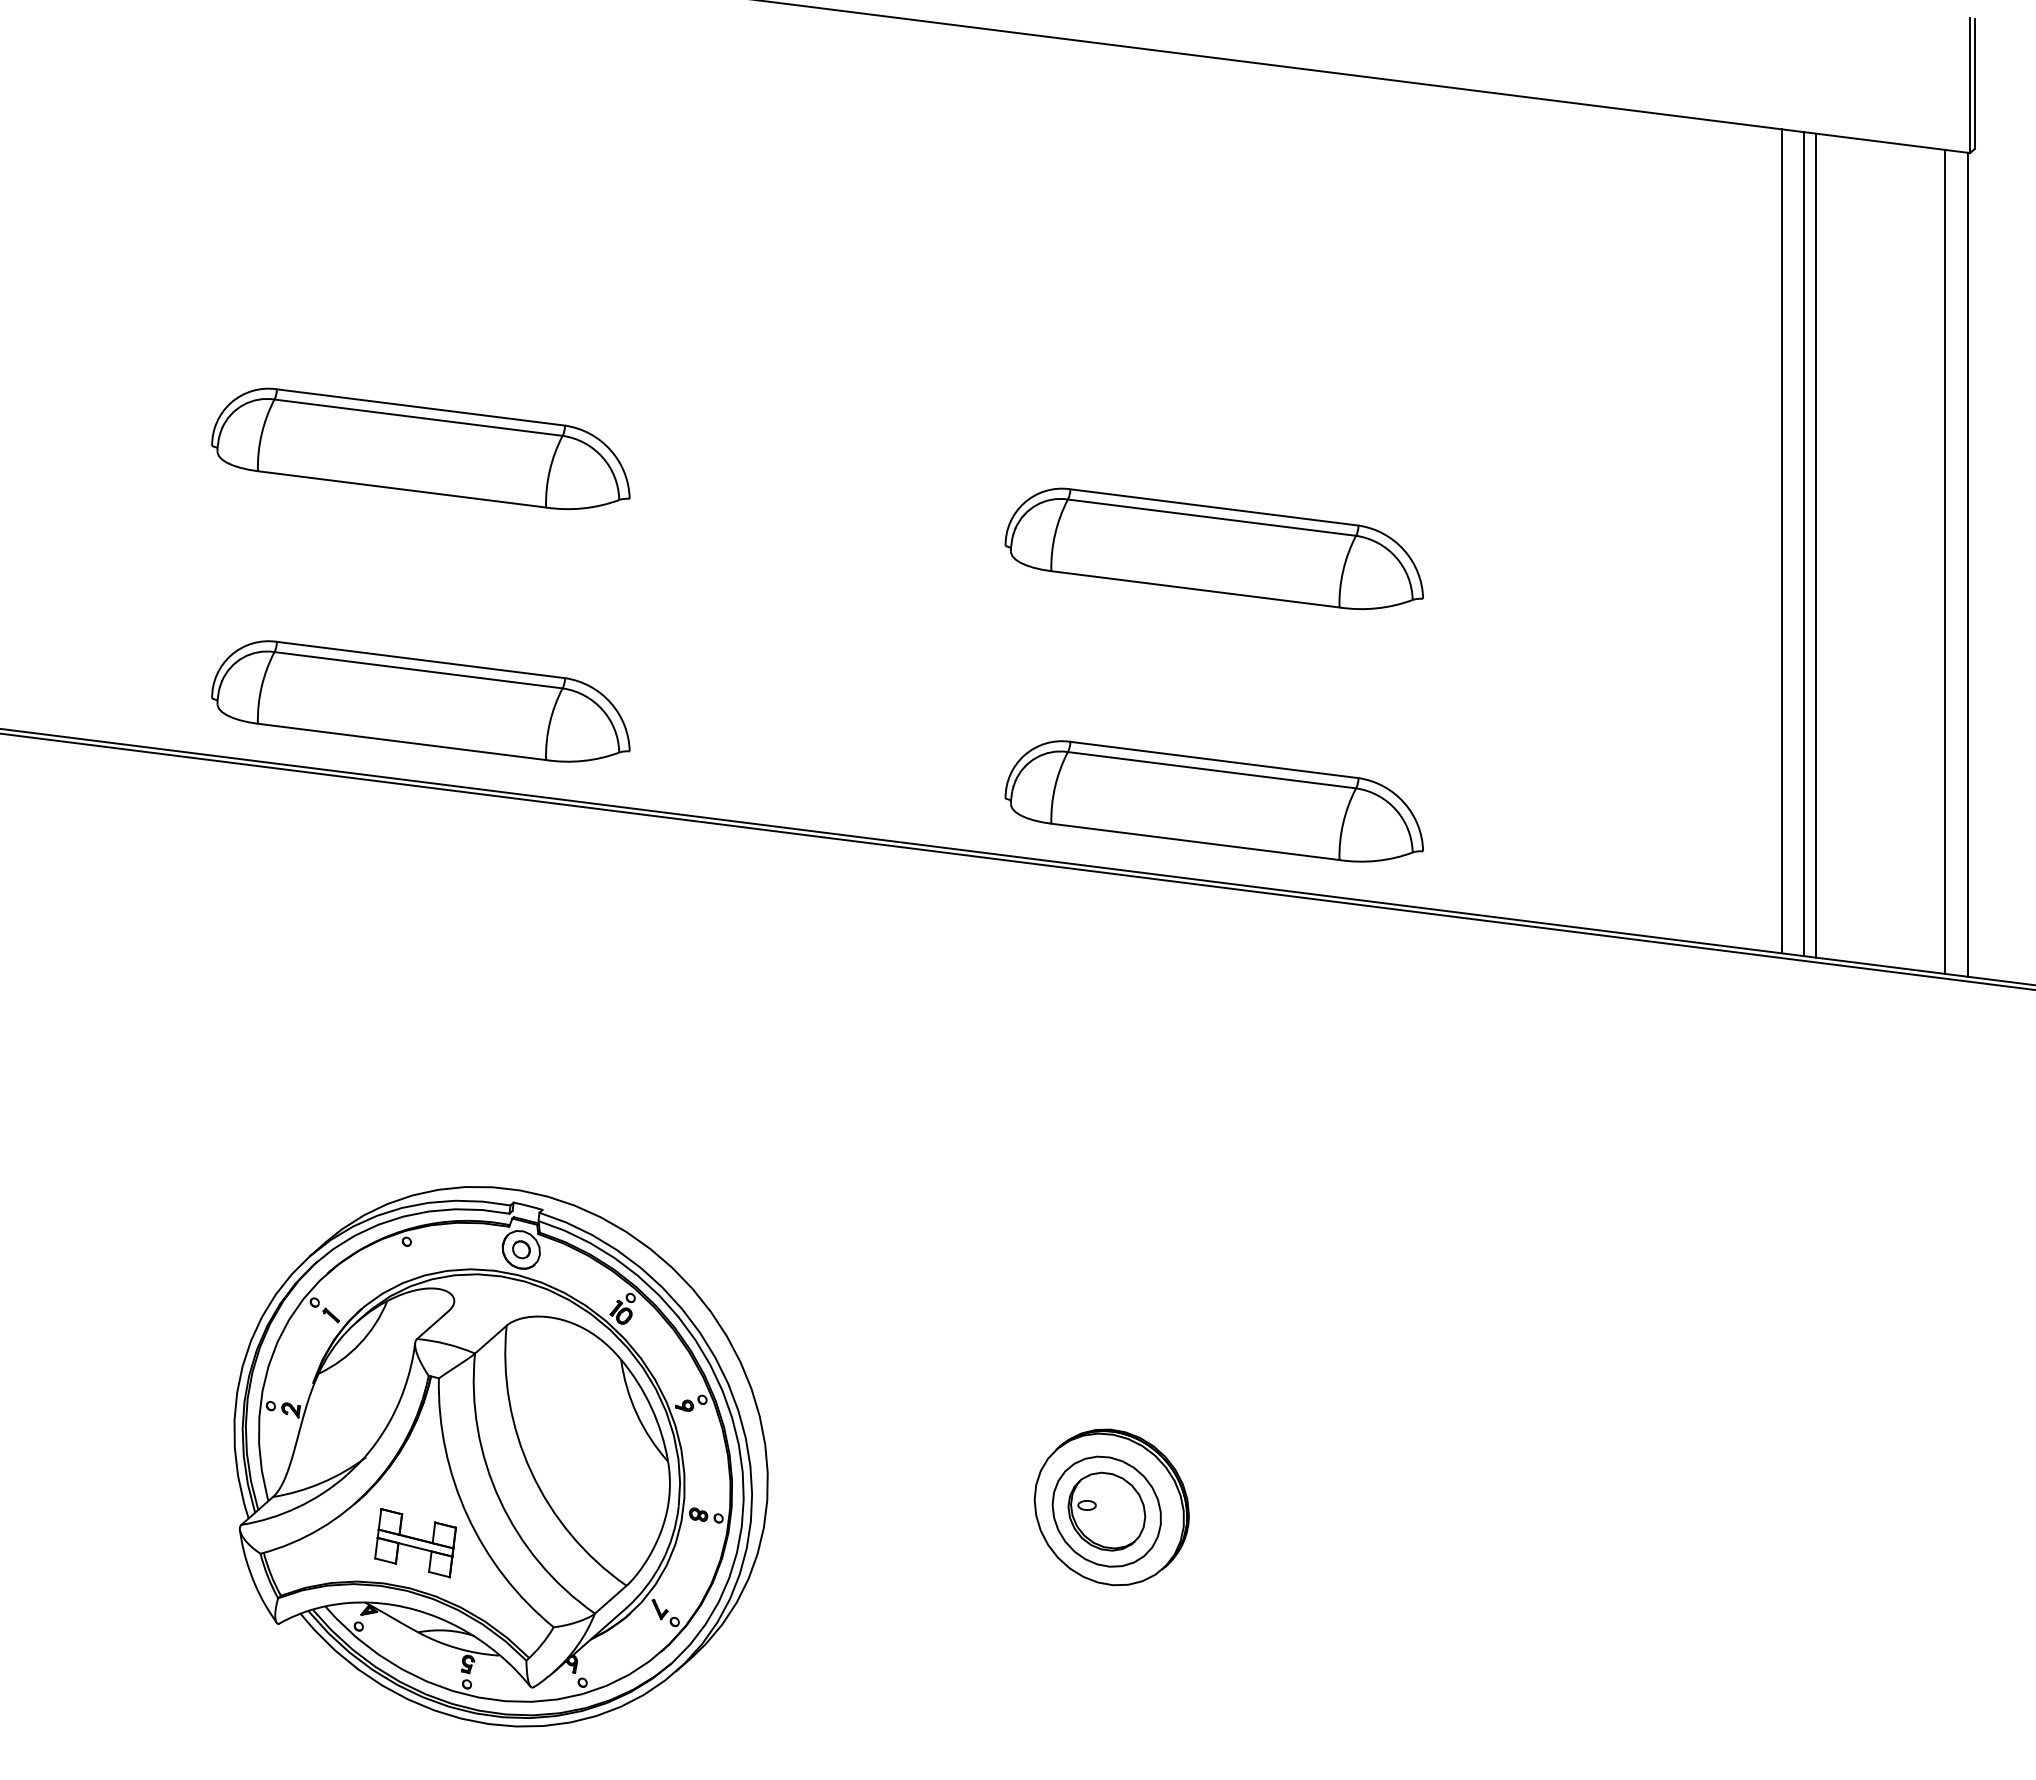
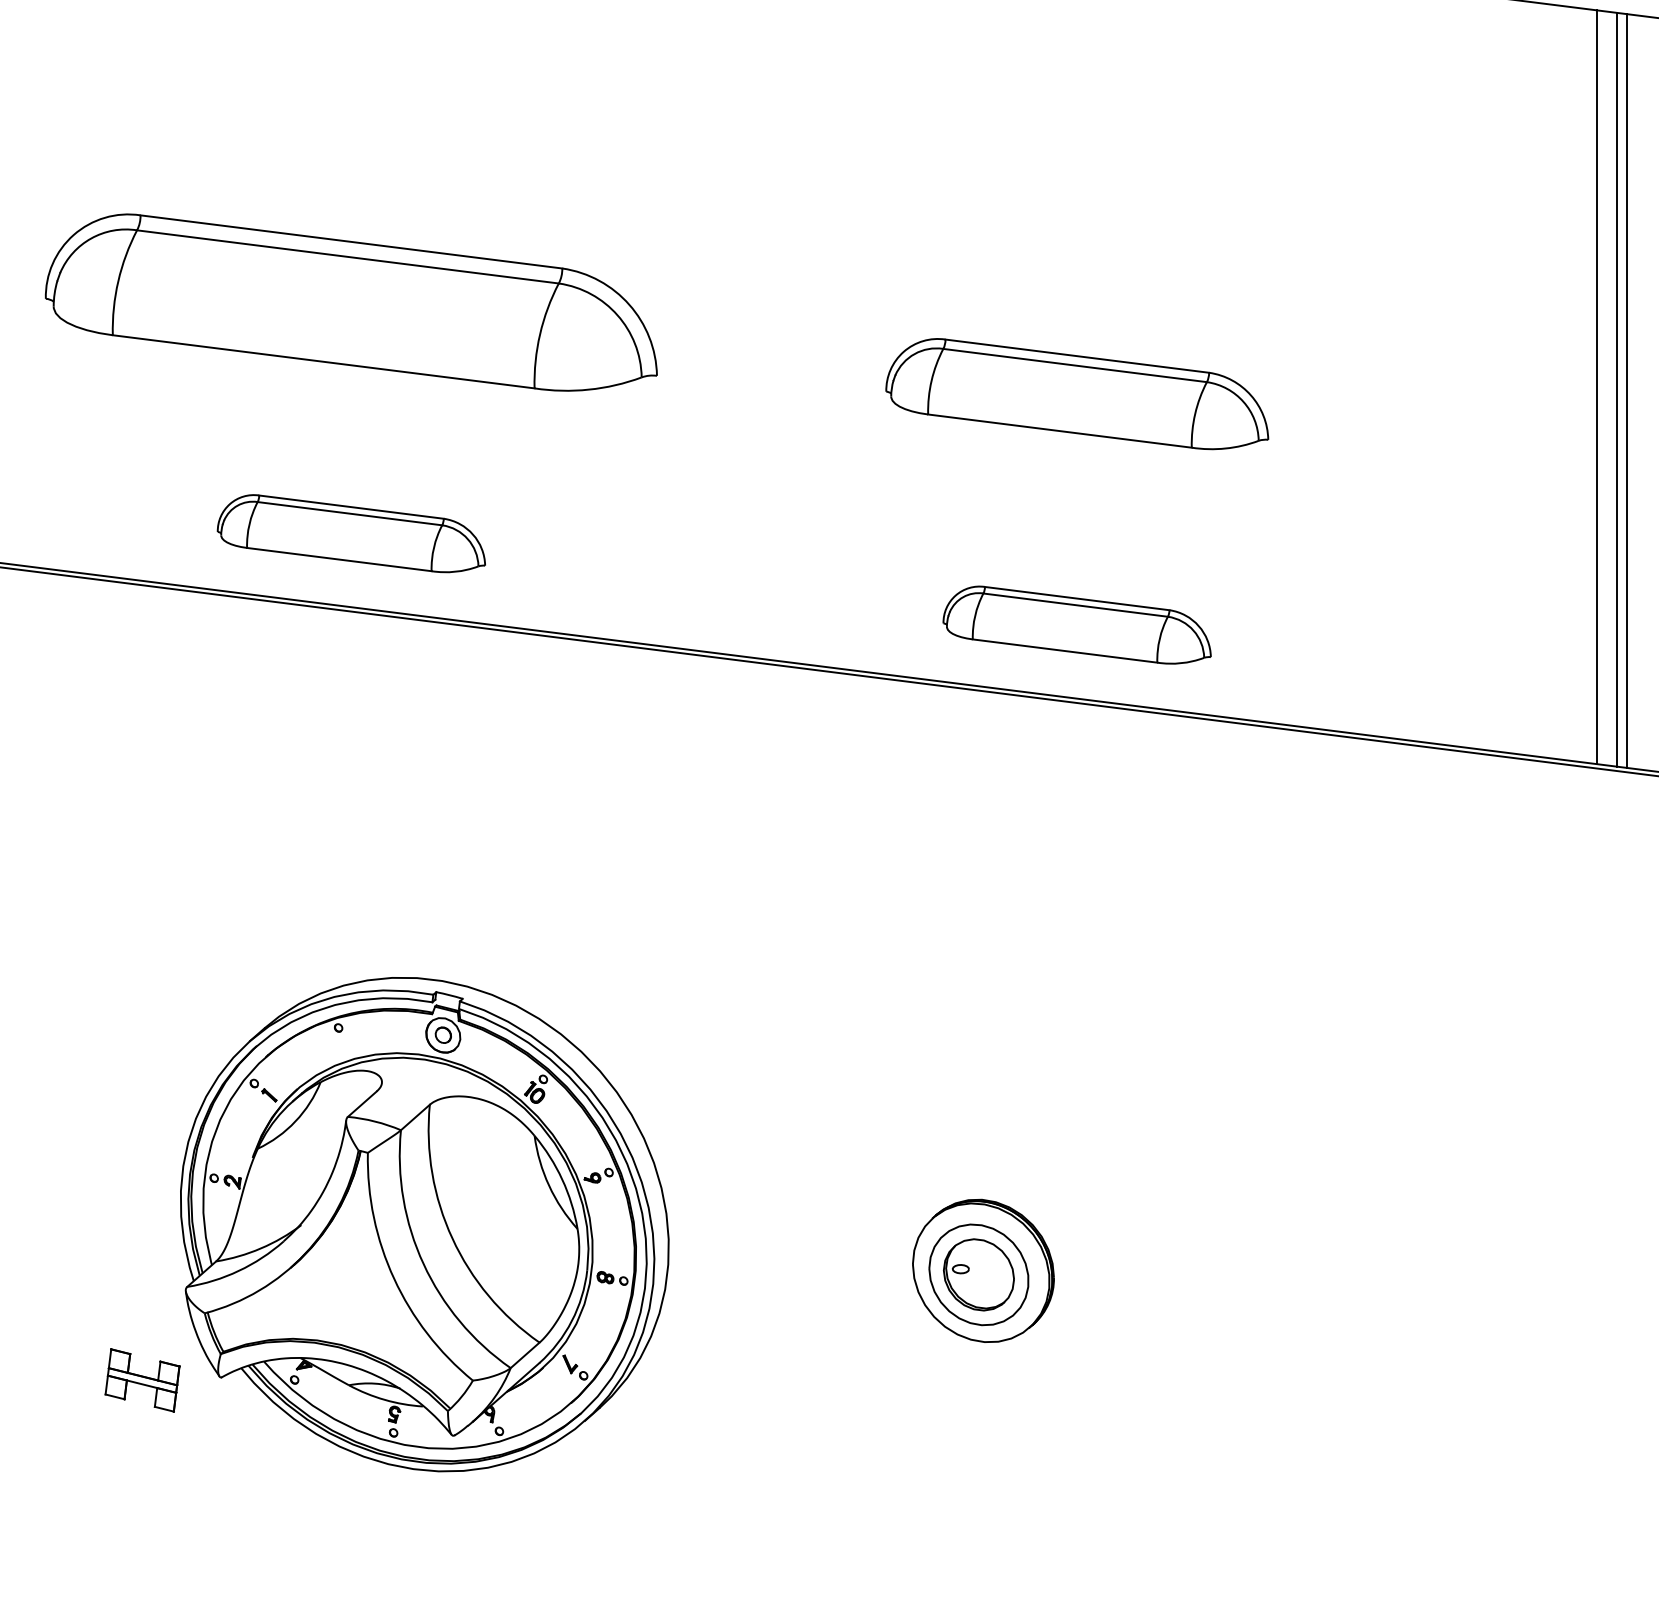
part: (420, 448) -> (351, 302), size x1.6
part: (420, 701) -> (351, 533), size x0.7
part: (1213, 801) -> (1076, 625), size x0.7
part: (415, 1543) -> (142, 1380), moved

